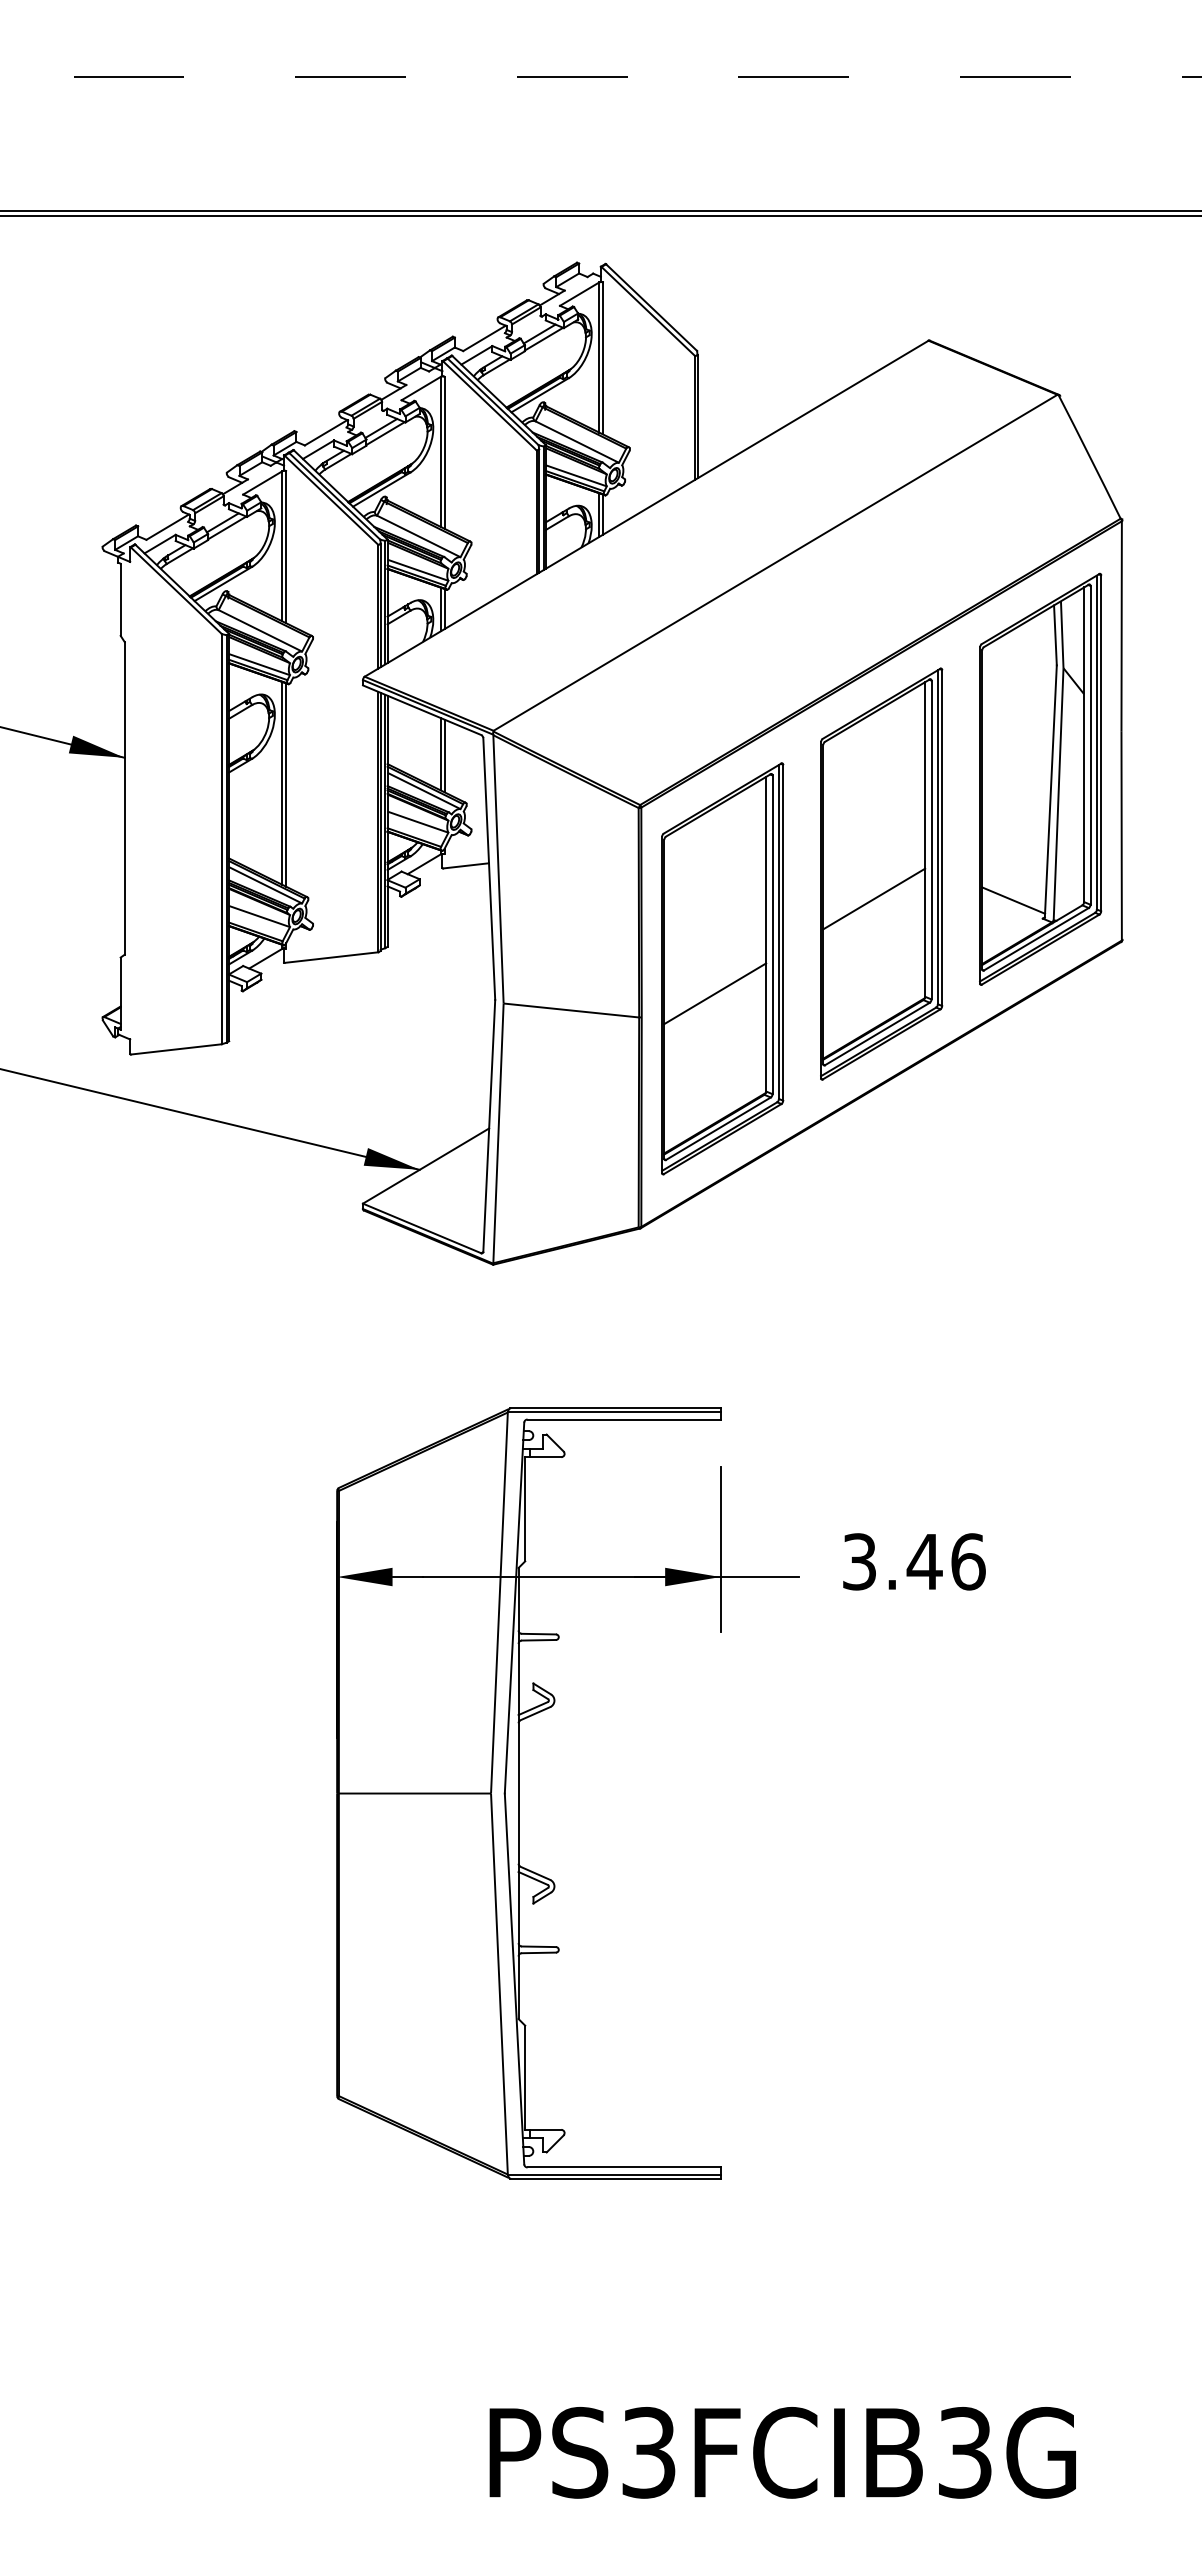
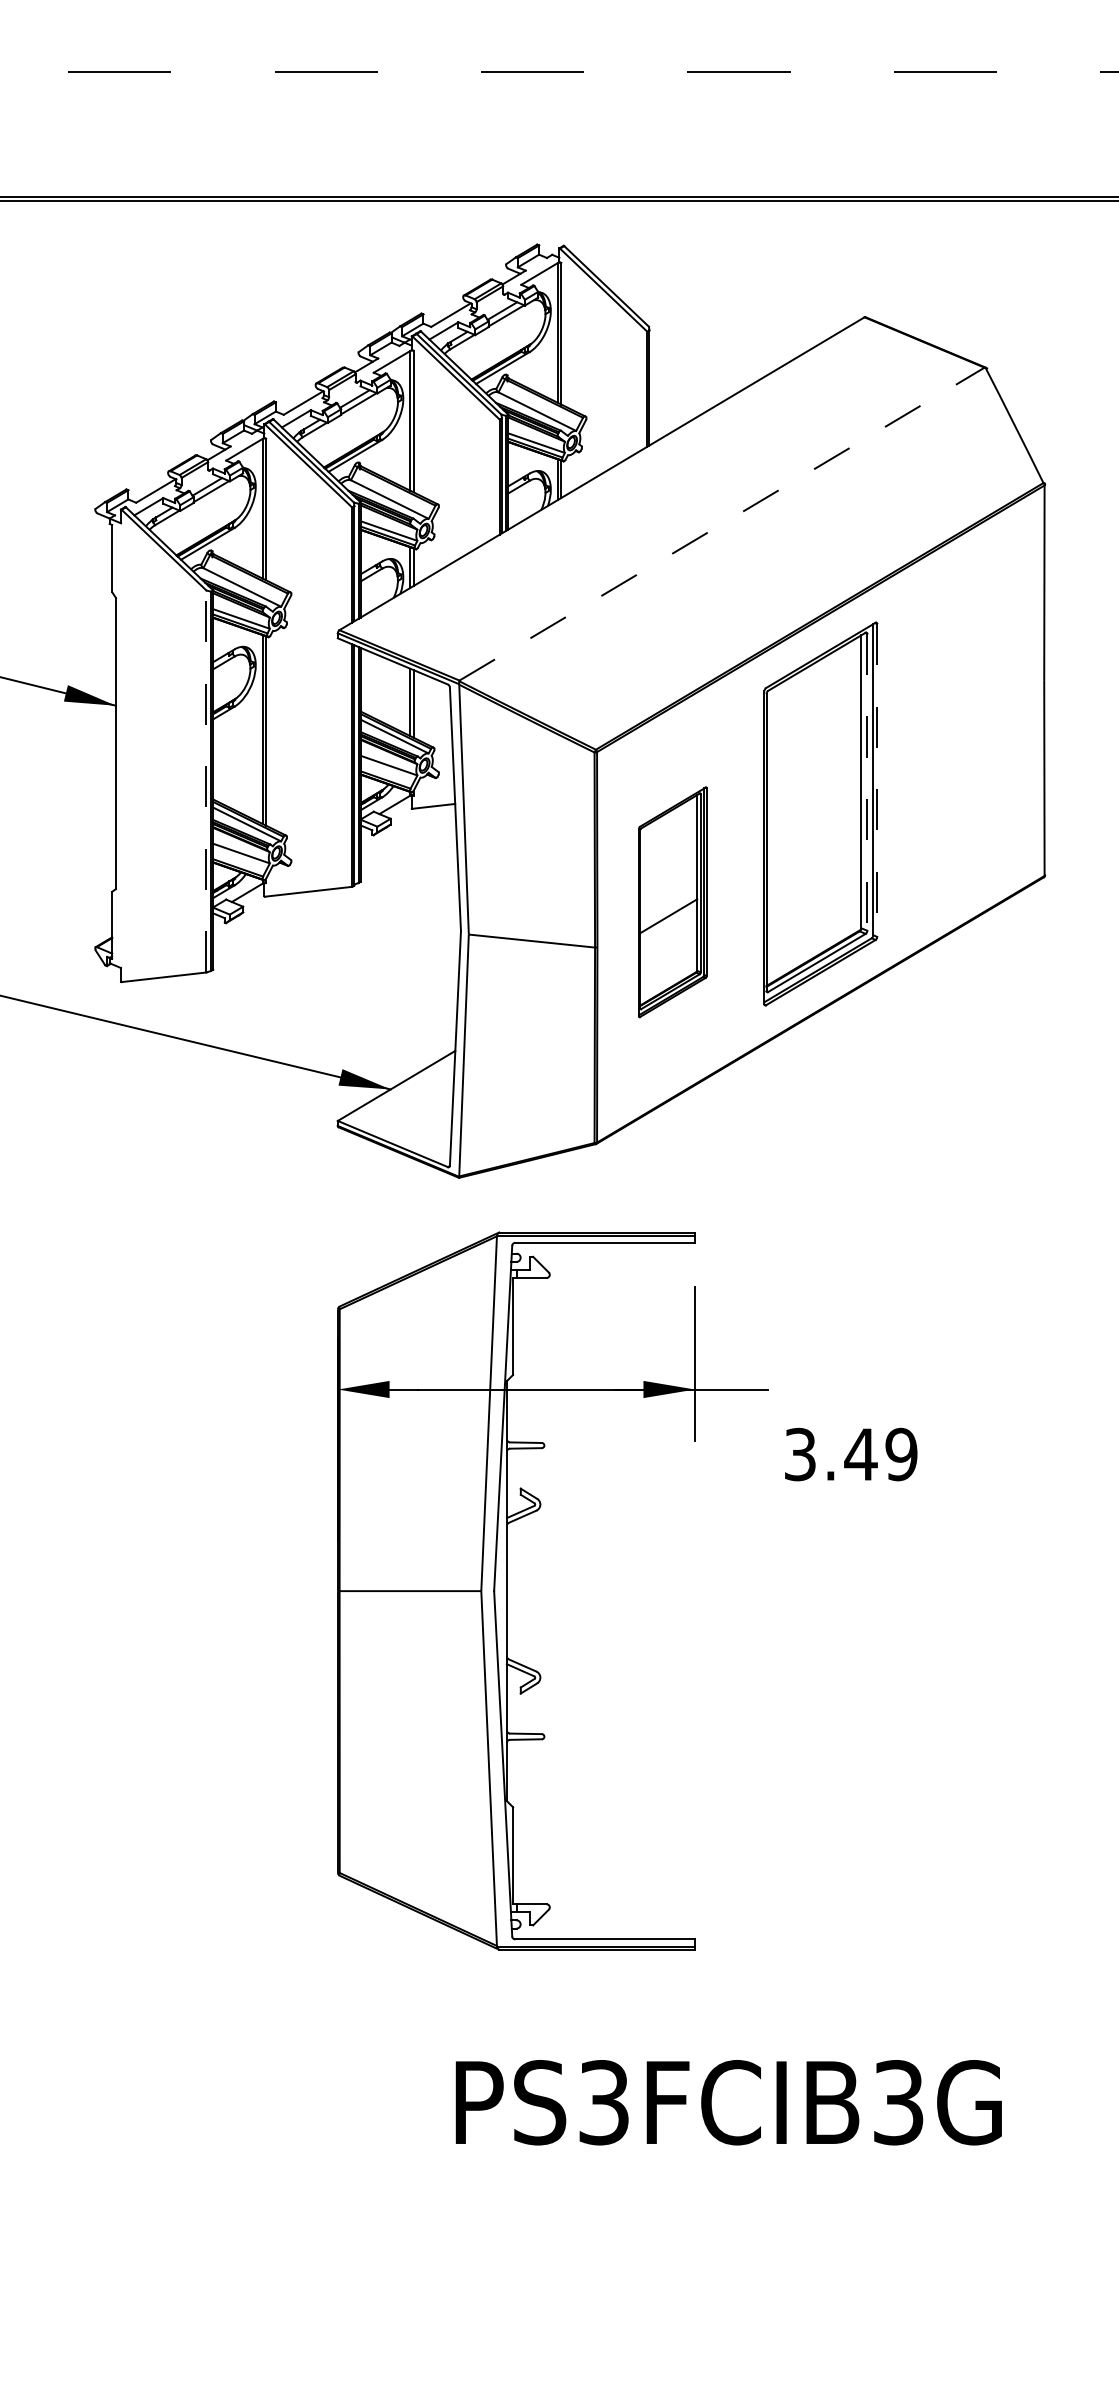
line: (775, 562) -> (722, 523), solid -> dashed
part: (1040, 778) -> (968, 725), removed
line: (221, 838) -> (206, 780), solid -> dashed
line: (942, 838) -> (877, 780), solid -> dashed
line: (931, 840) -> (867, 782), solid -> dashed
line: (874, 898) -> (814, 836), removed
part: (722, 968) -> (672, 901), size x0.6
text: (968, 1561) -> (901, 1454), 3.46 -> 3.49
part: (519, 1793) -> (507, 1591), moved
text: (782, 2452) -> (728, 2102), moved

